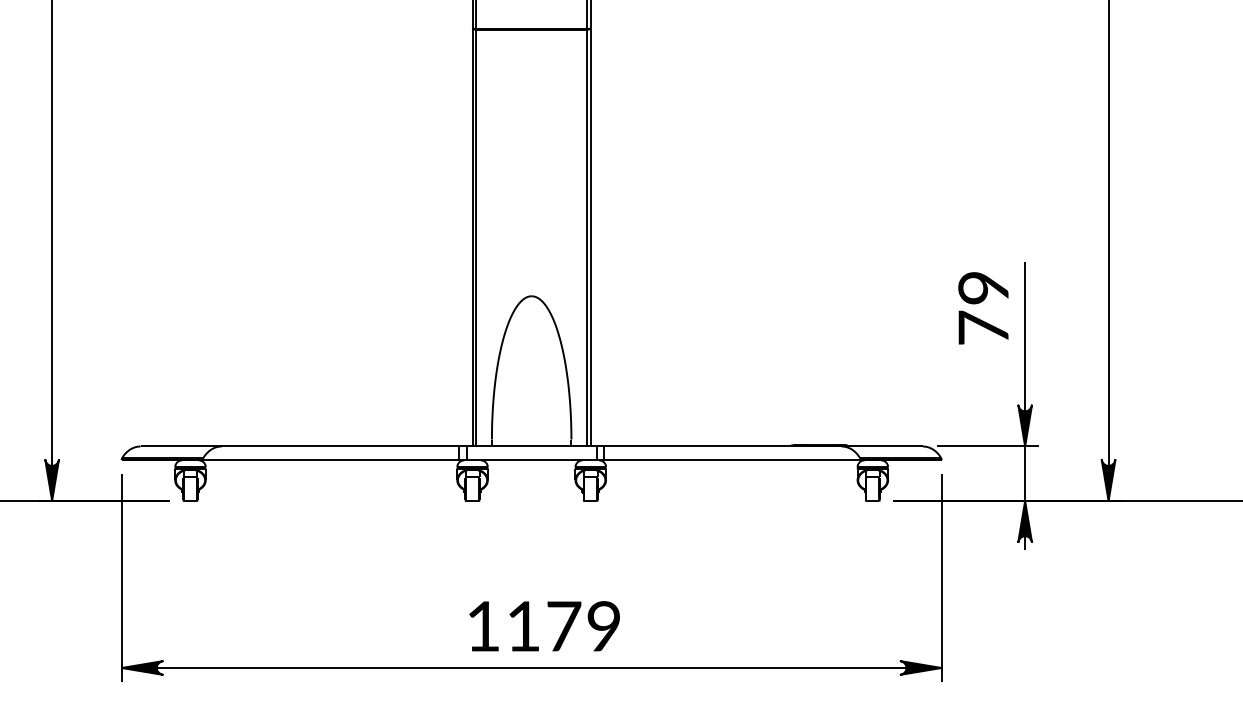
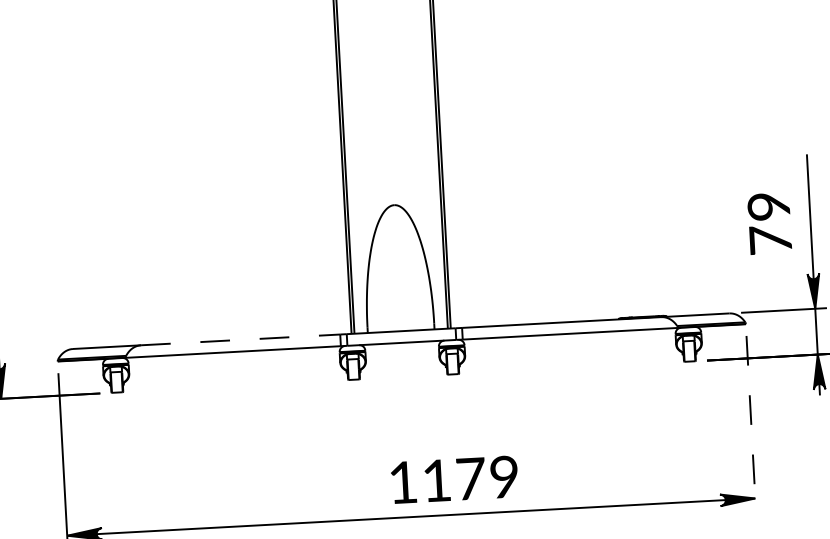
text: (983, 308) -> (769, 223), moved
line: (340, 446) -> (240, 339), solid -> dashed
line: (941, 578) -> (751, 423), solid -> dashed
text: (544, 626) -> (454, 479), moved

